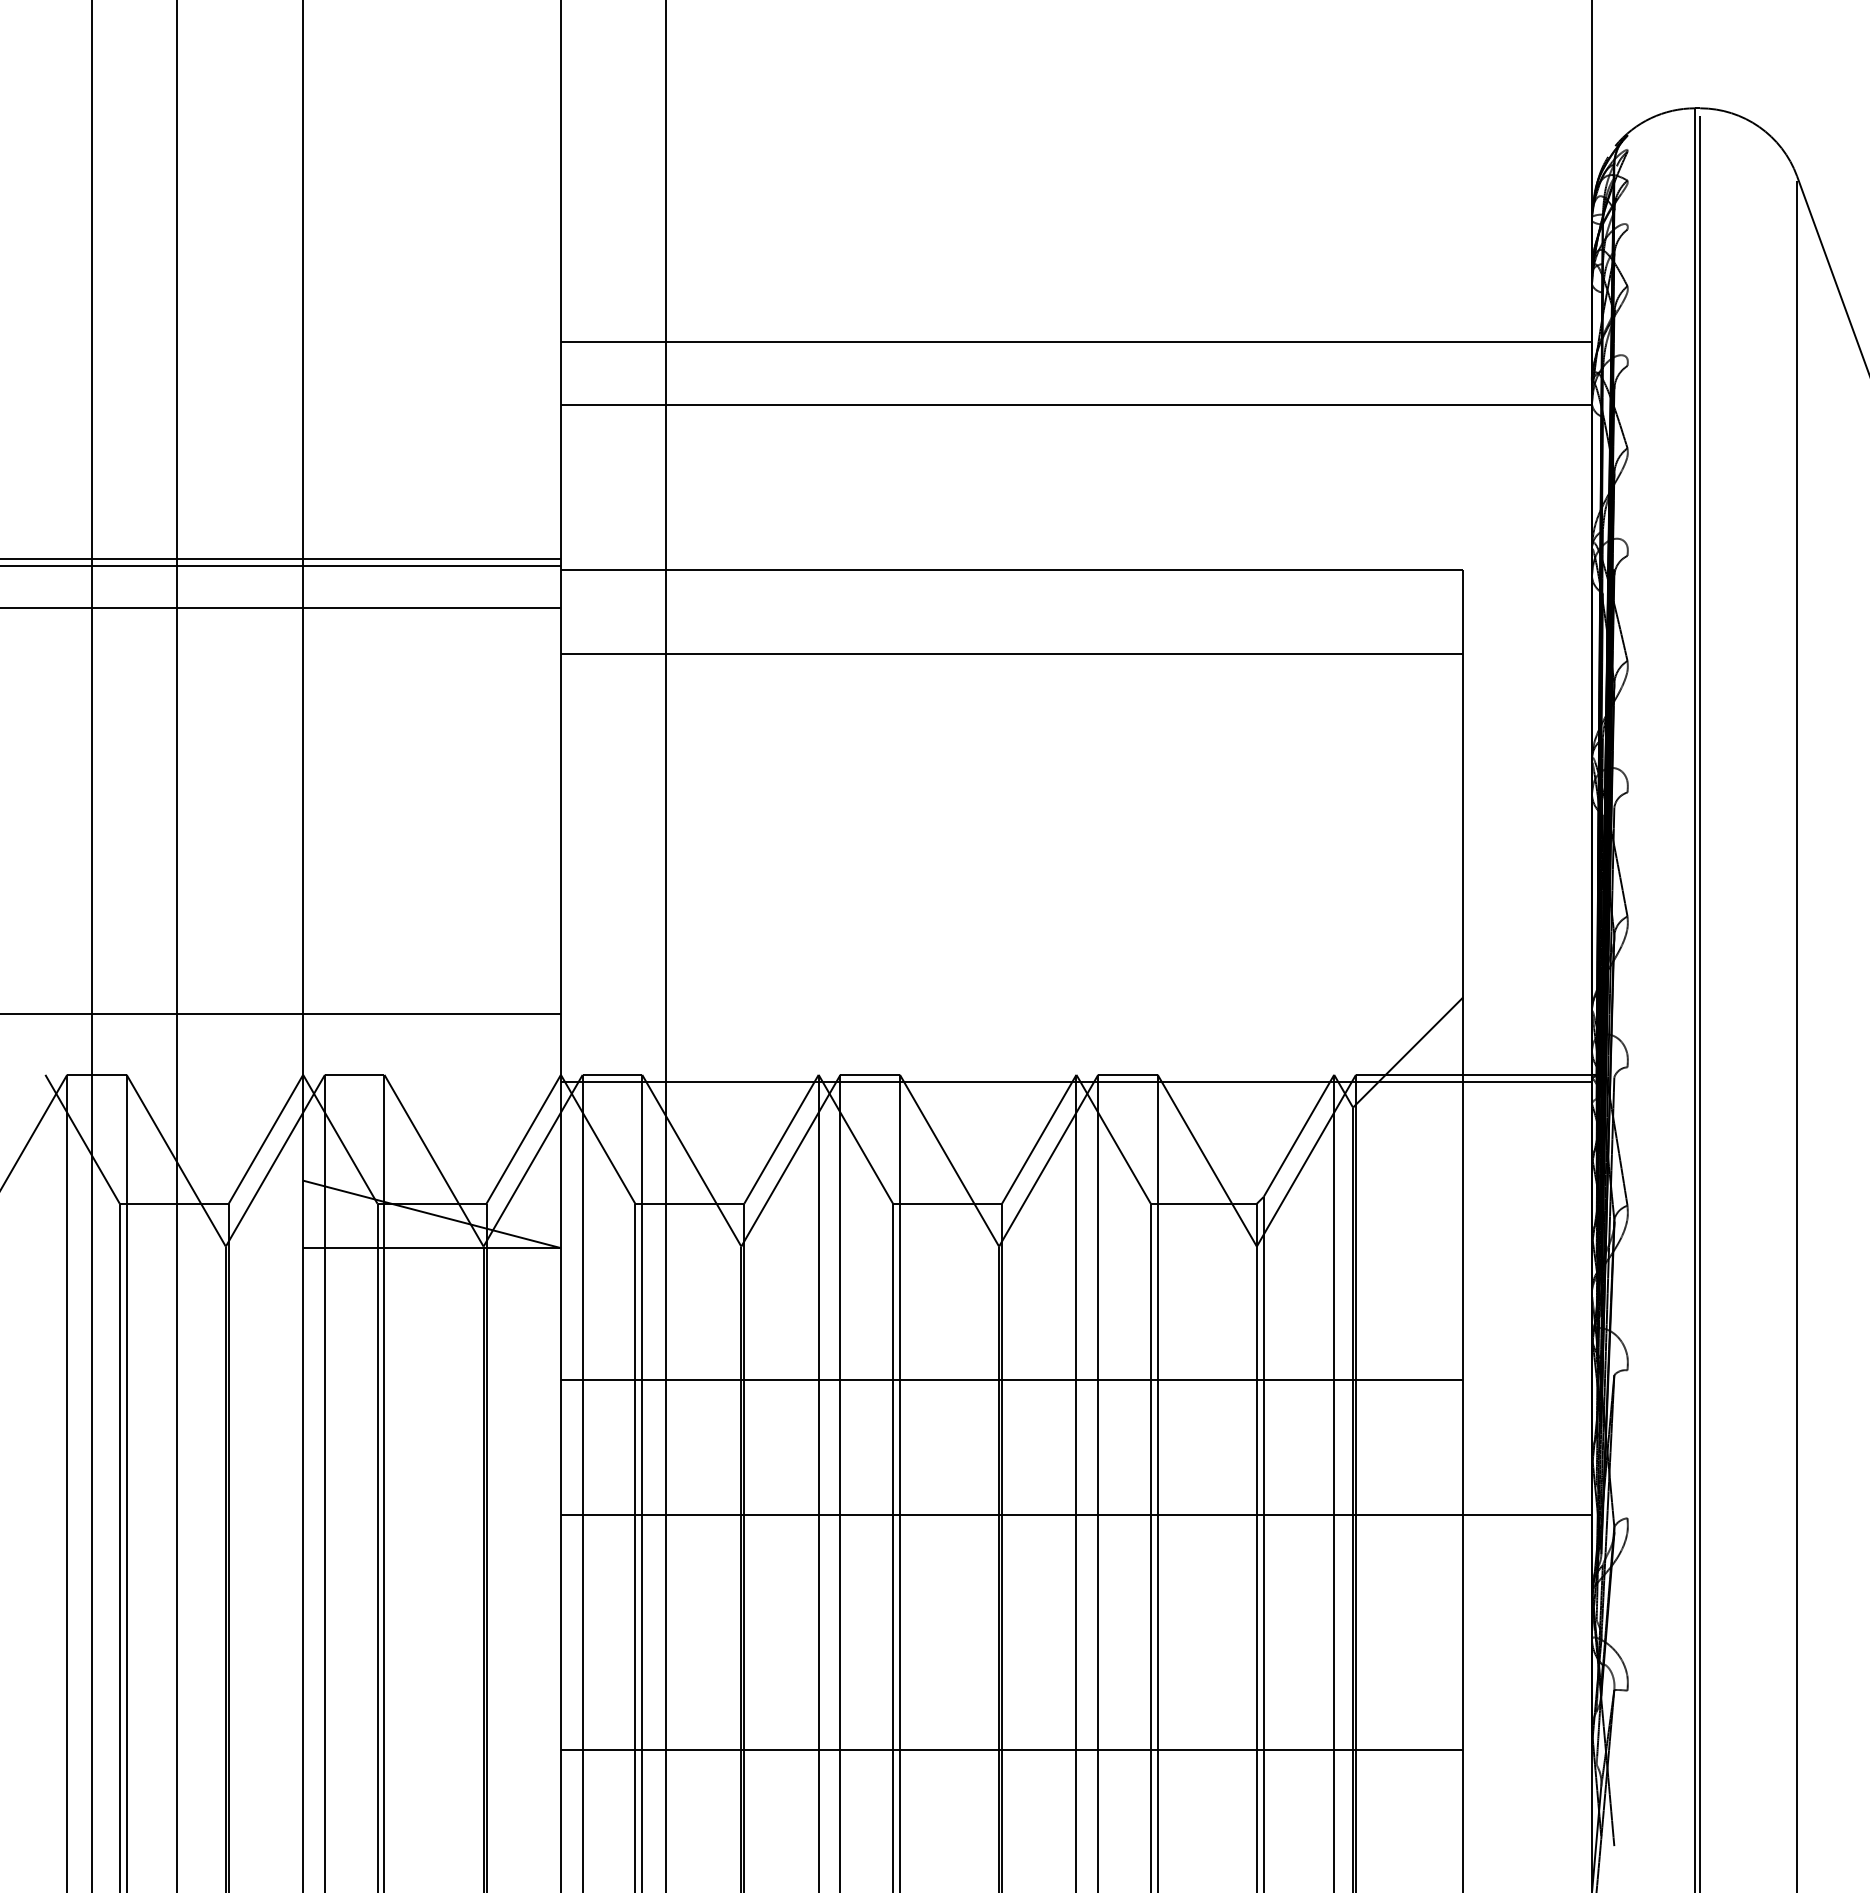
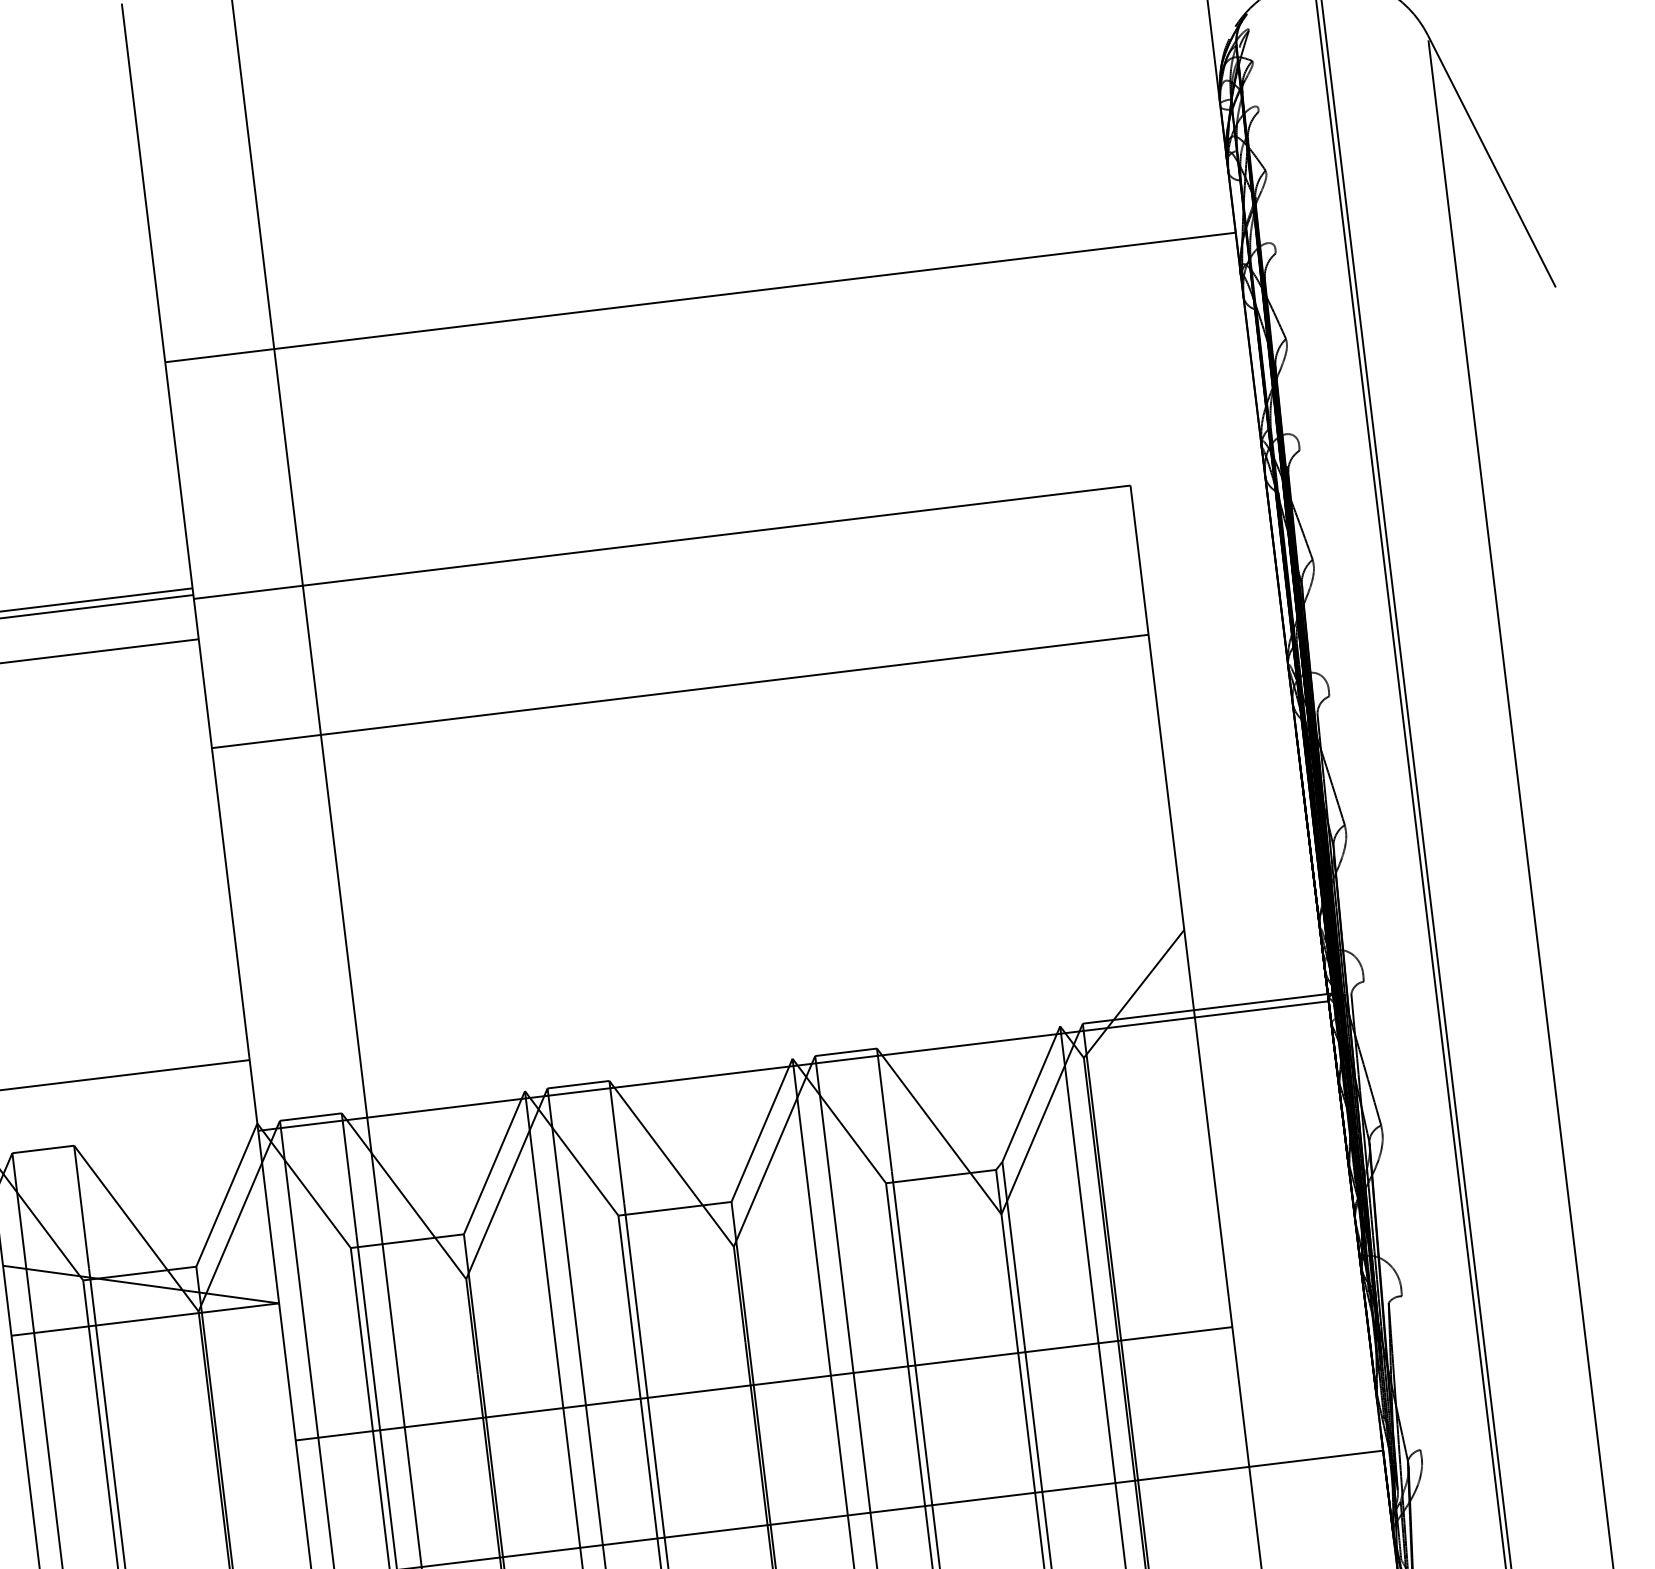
line: (1075, 405) -> (707, 363), removed
line: (1011, 654) -> (679, 691), moved

